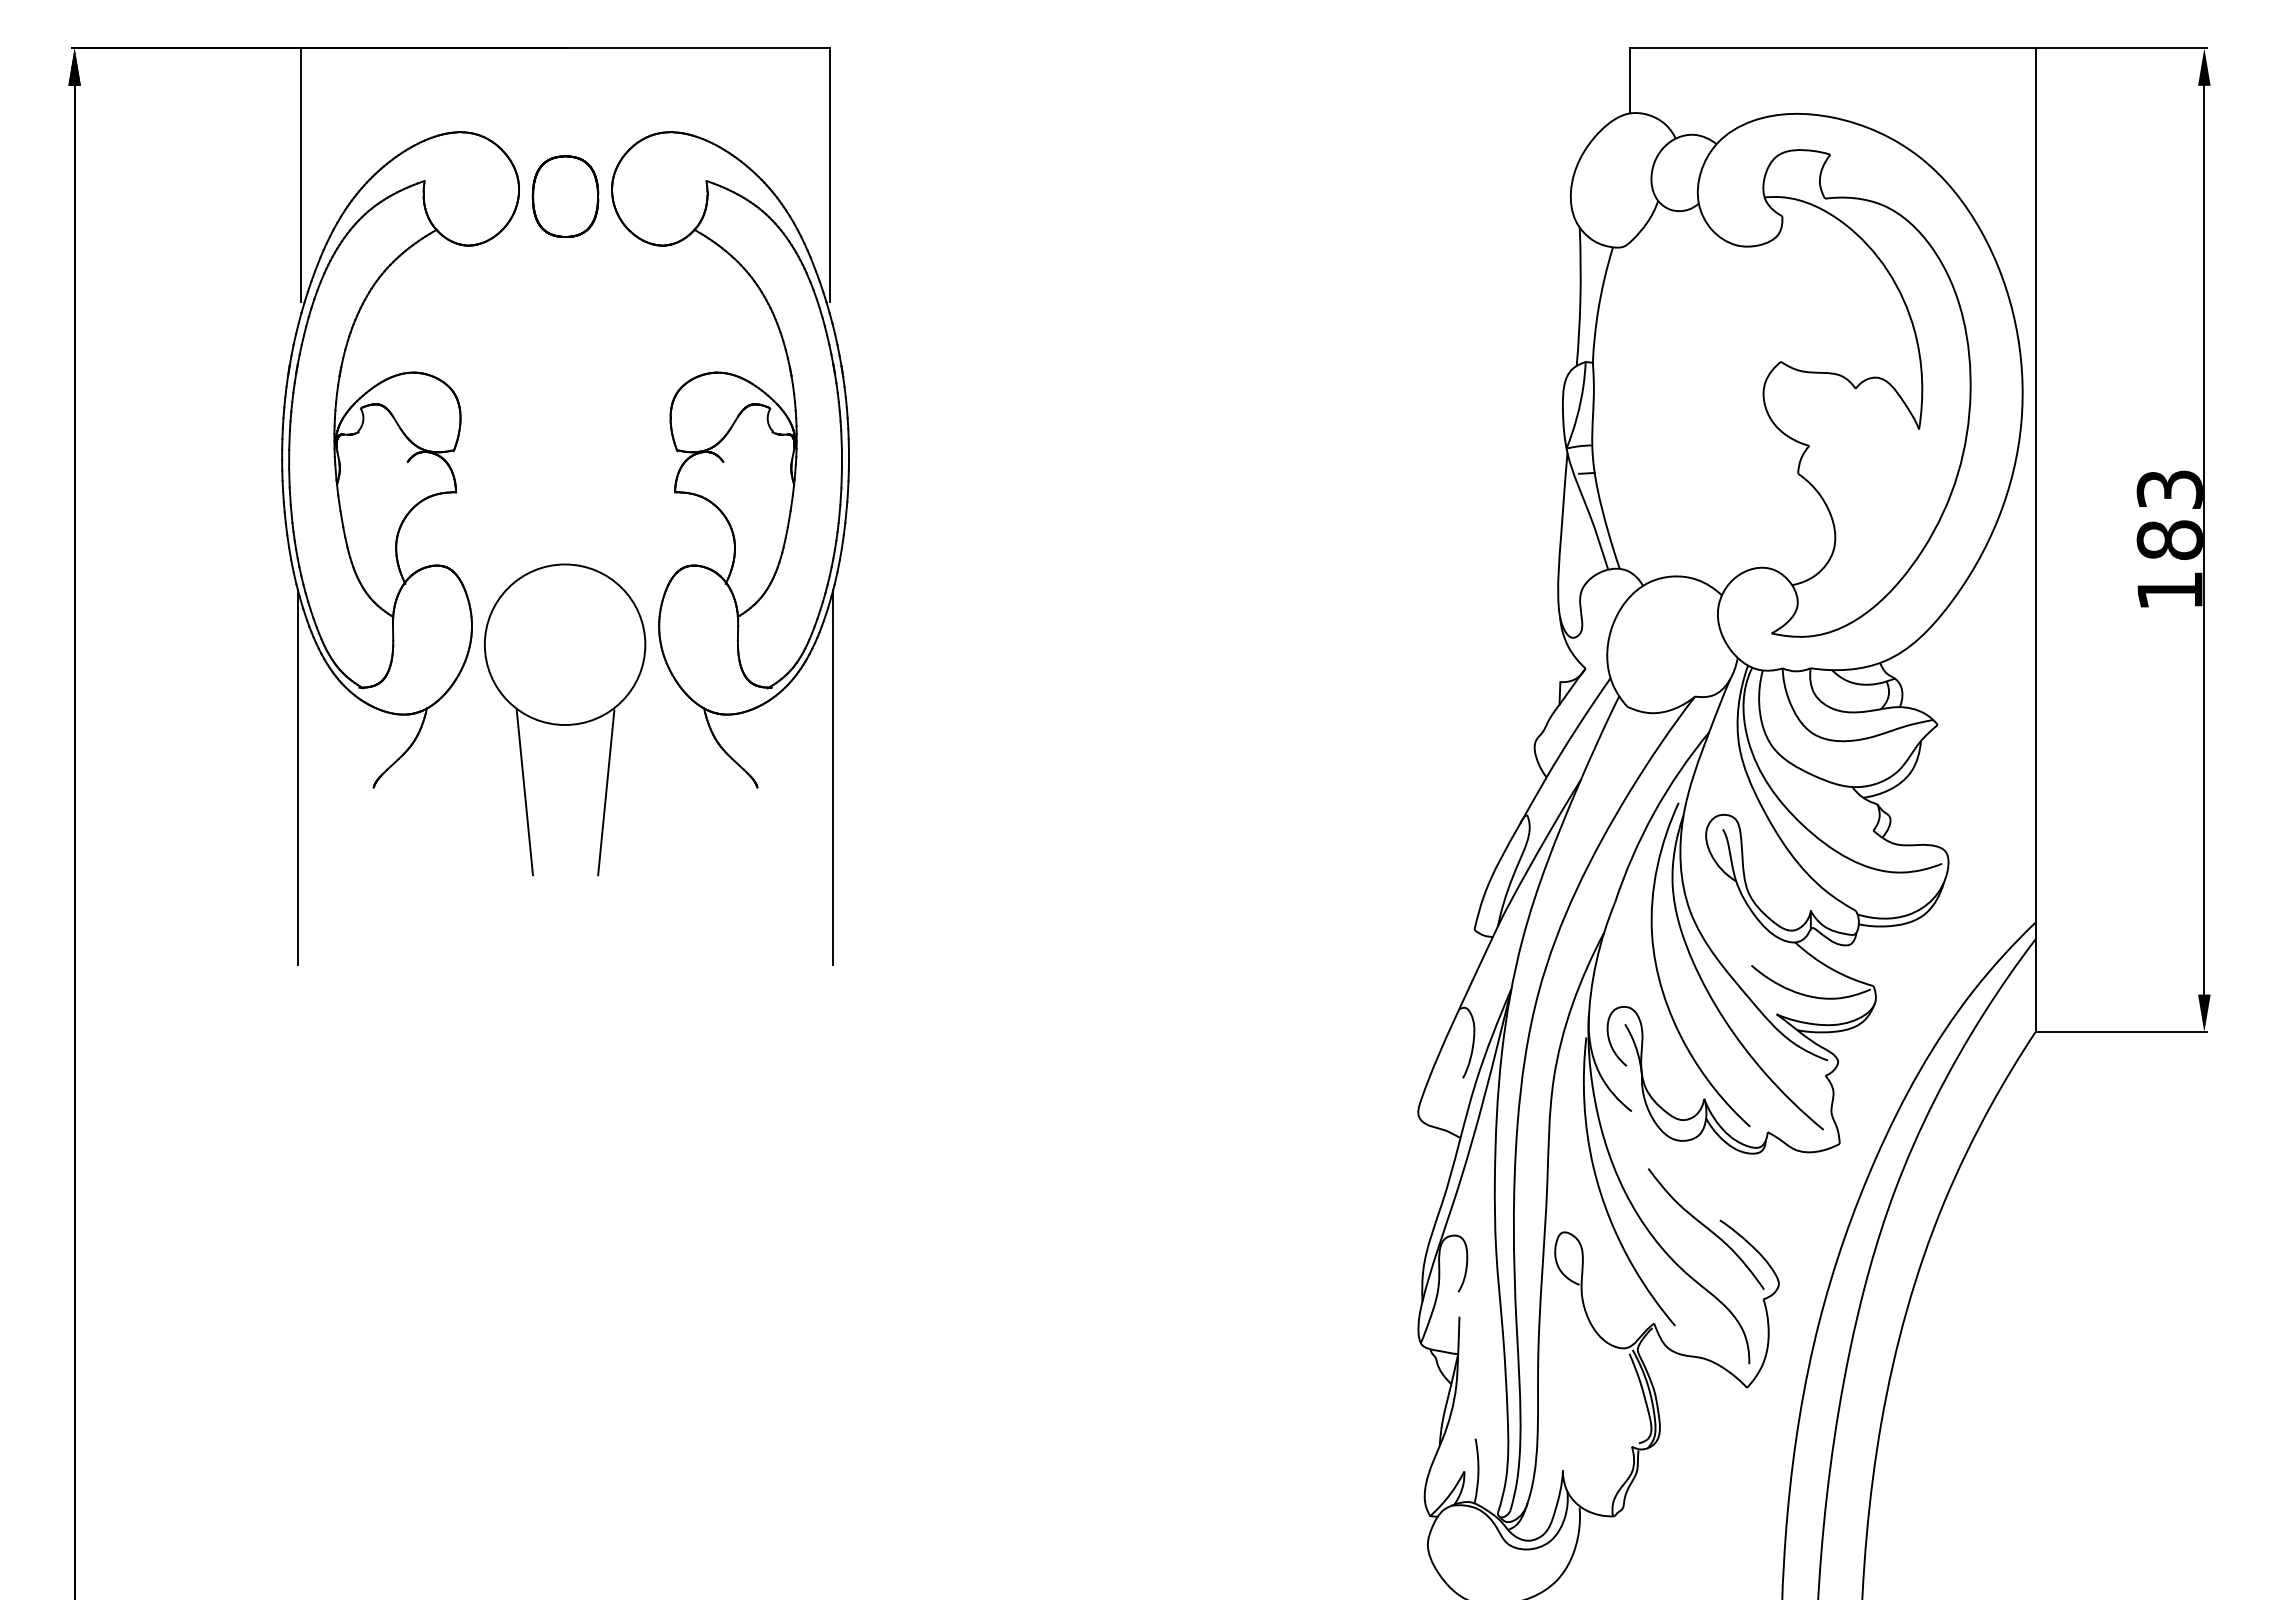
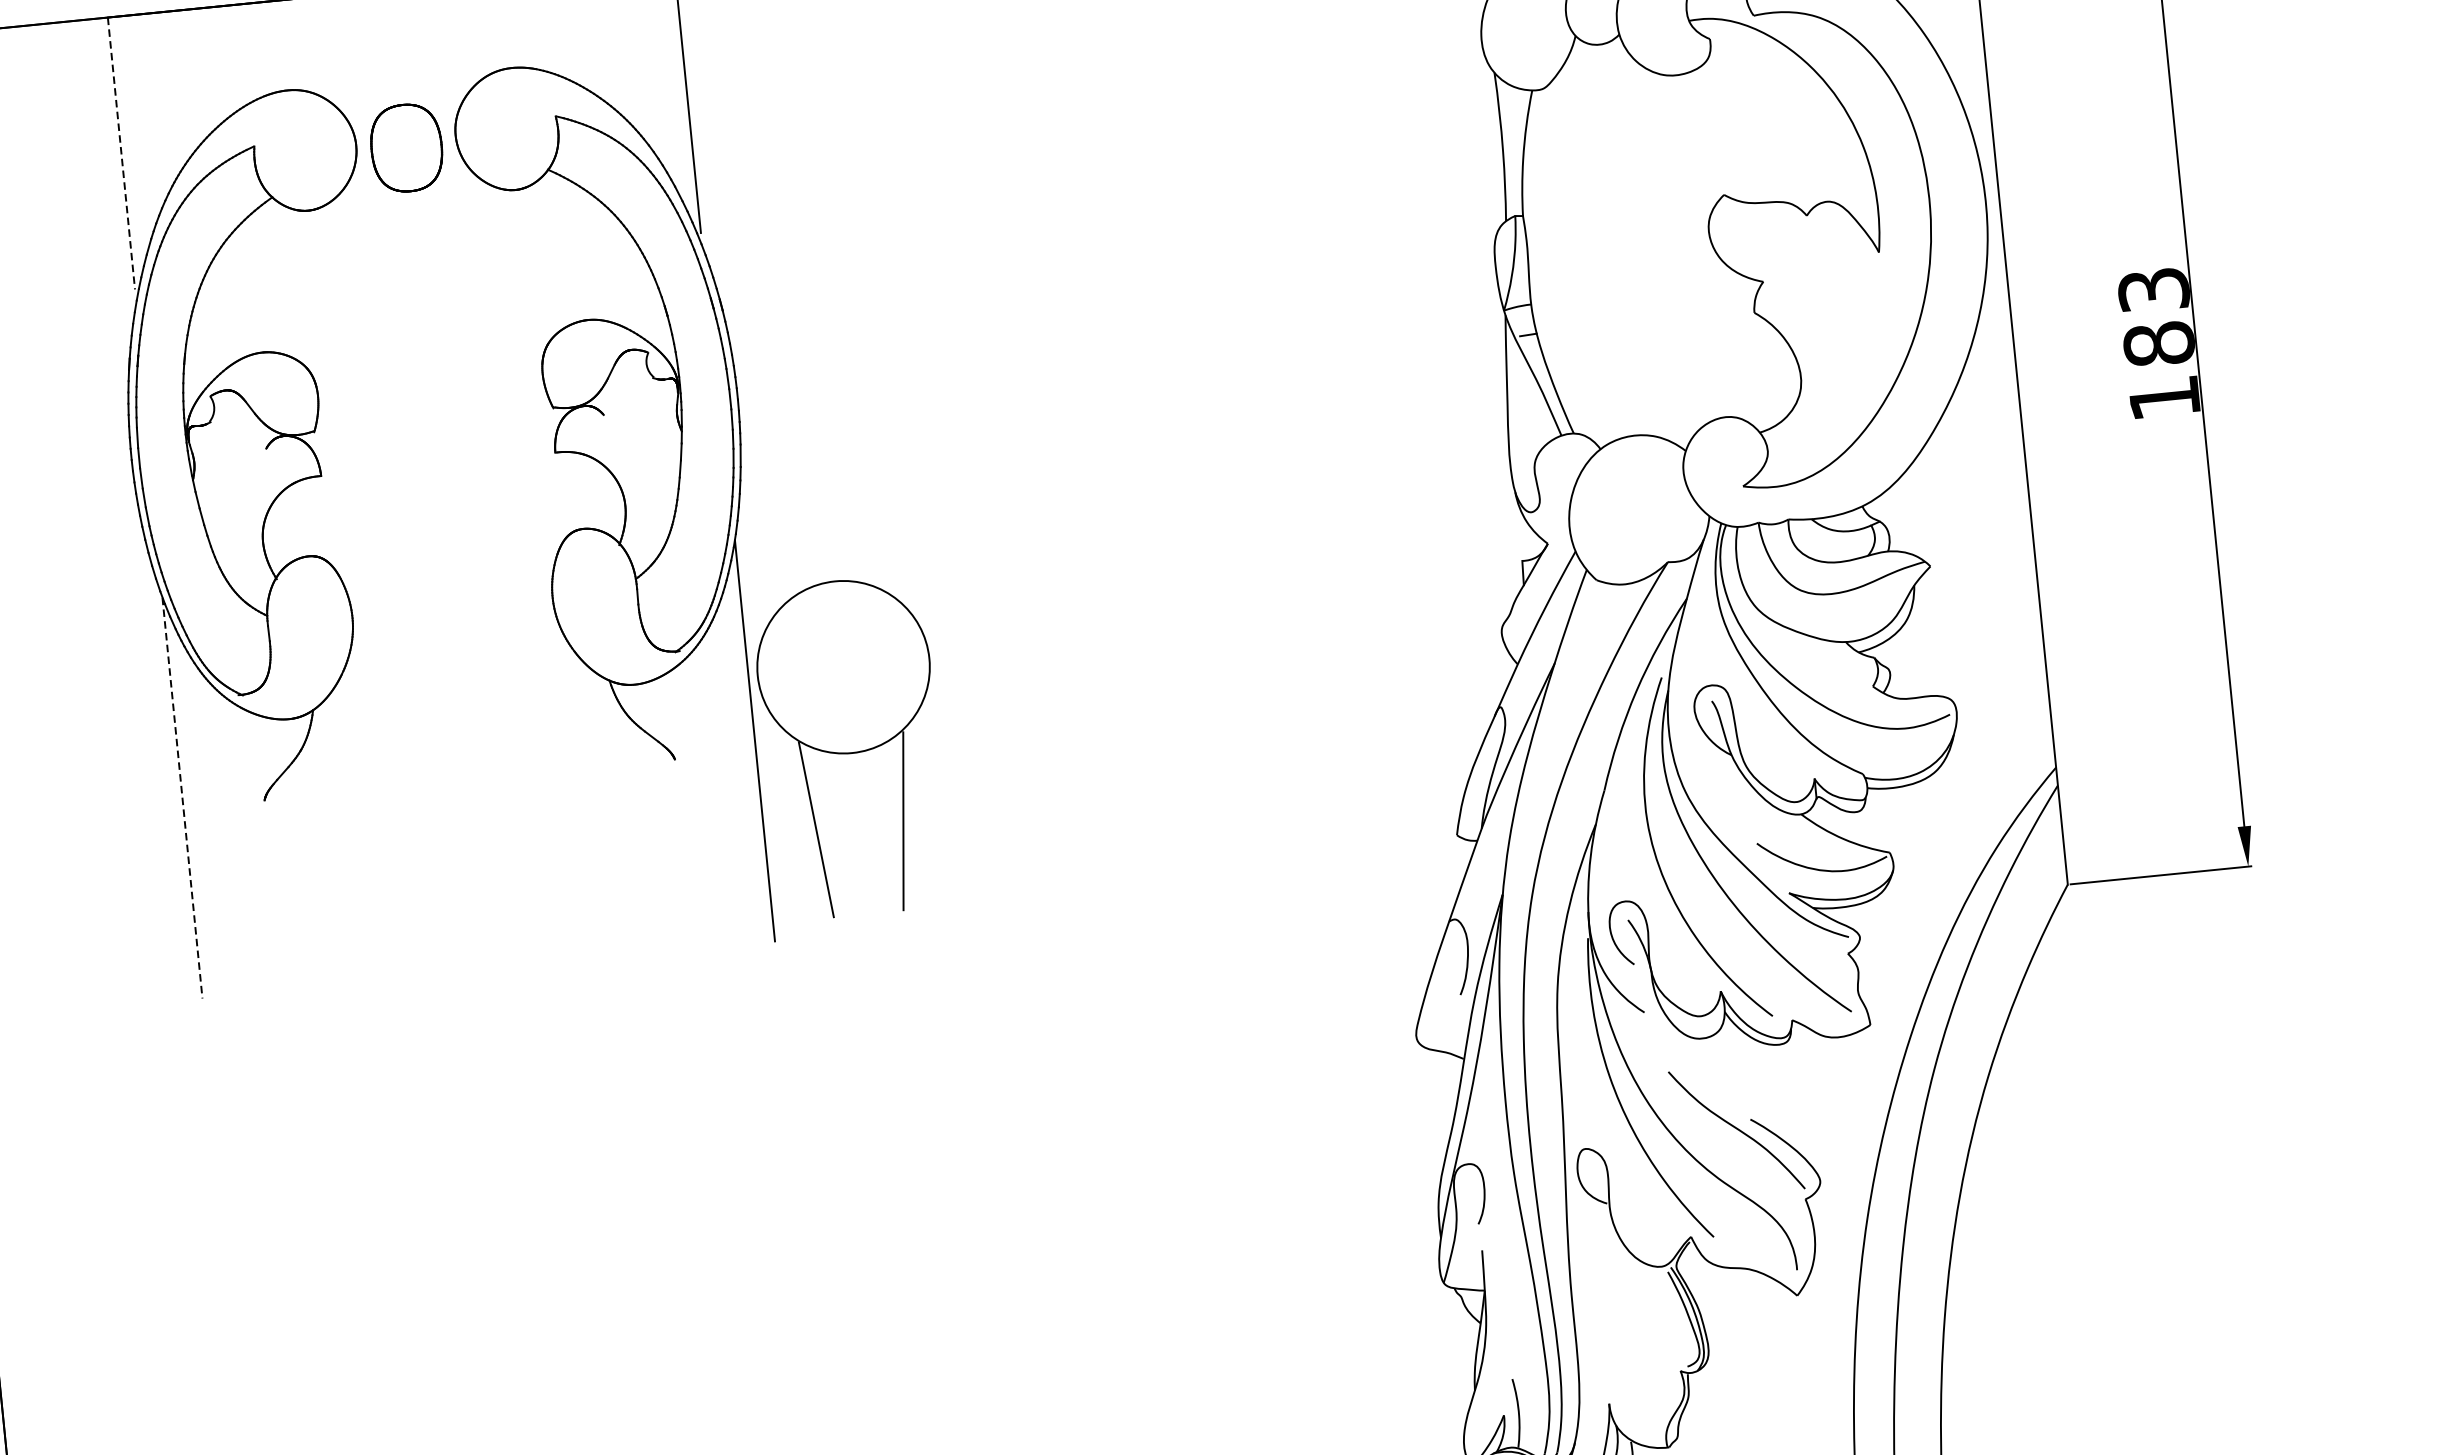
line: (300, 175) -> (120, 153), solid -> dashed
part: (565, 719) -> (851, 747), moved
line: (297, 778) -> (182, 798), solid -> dashed

